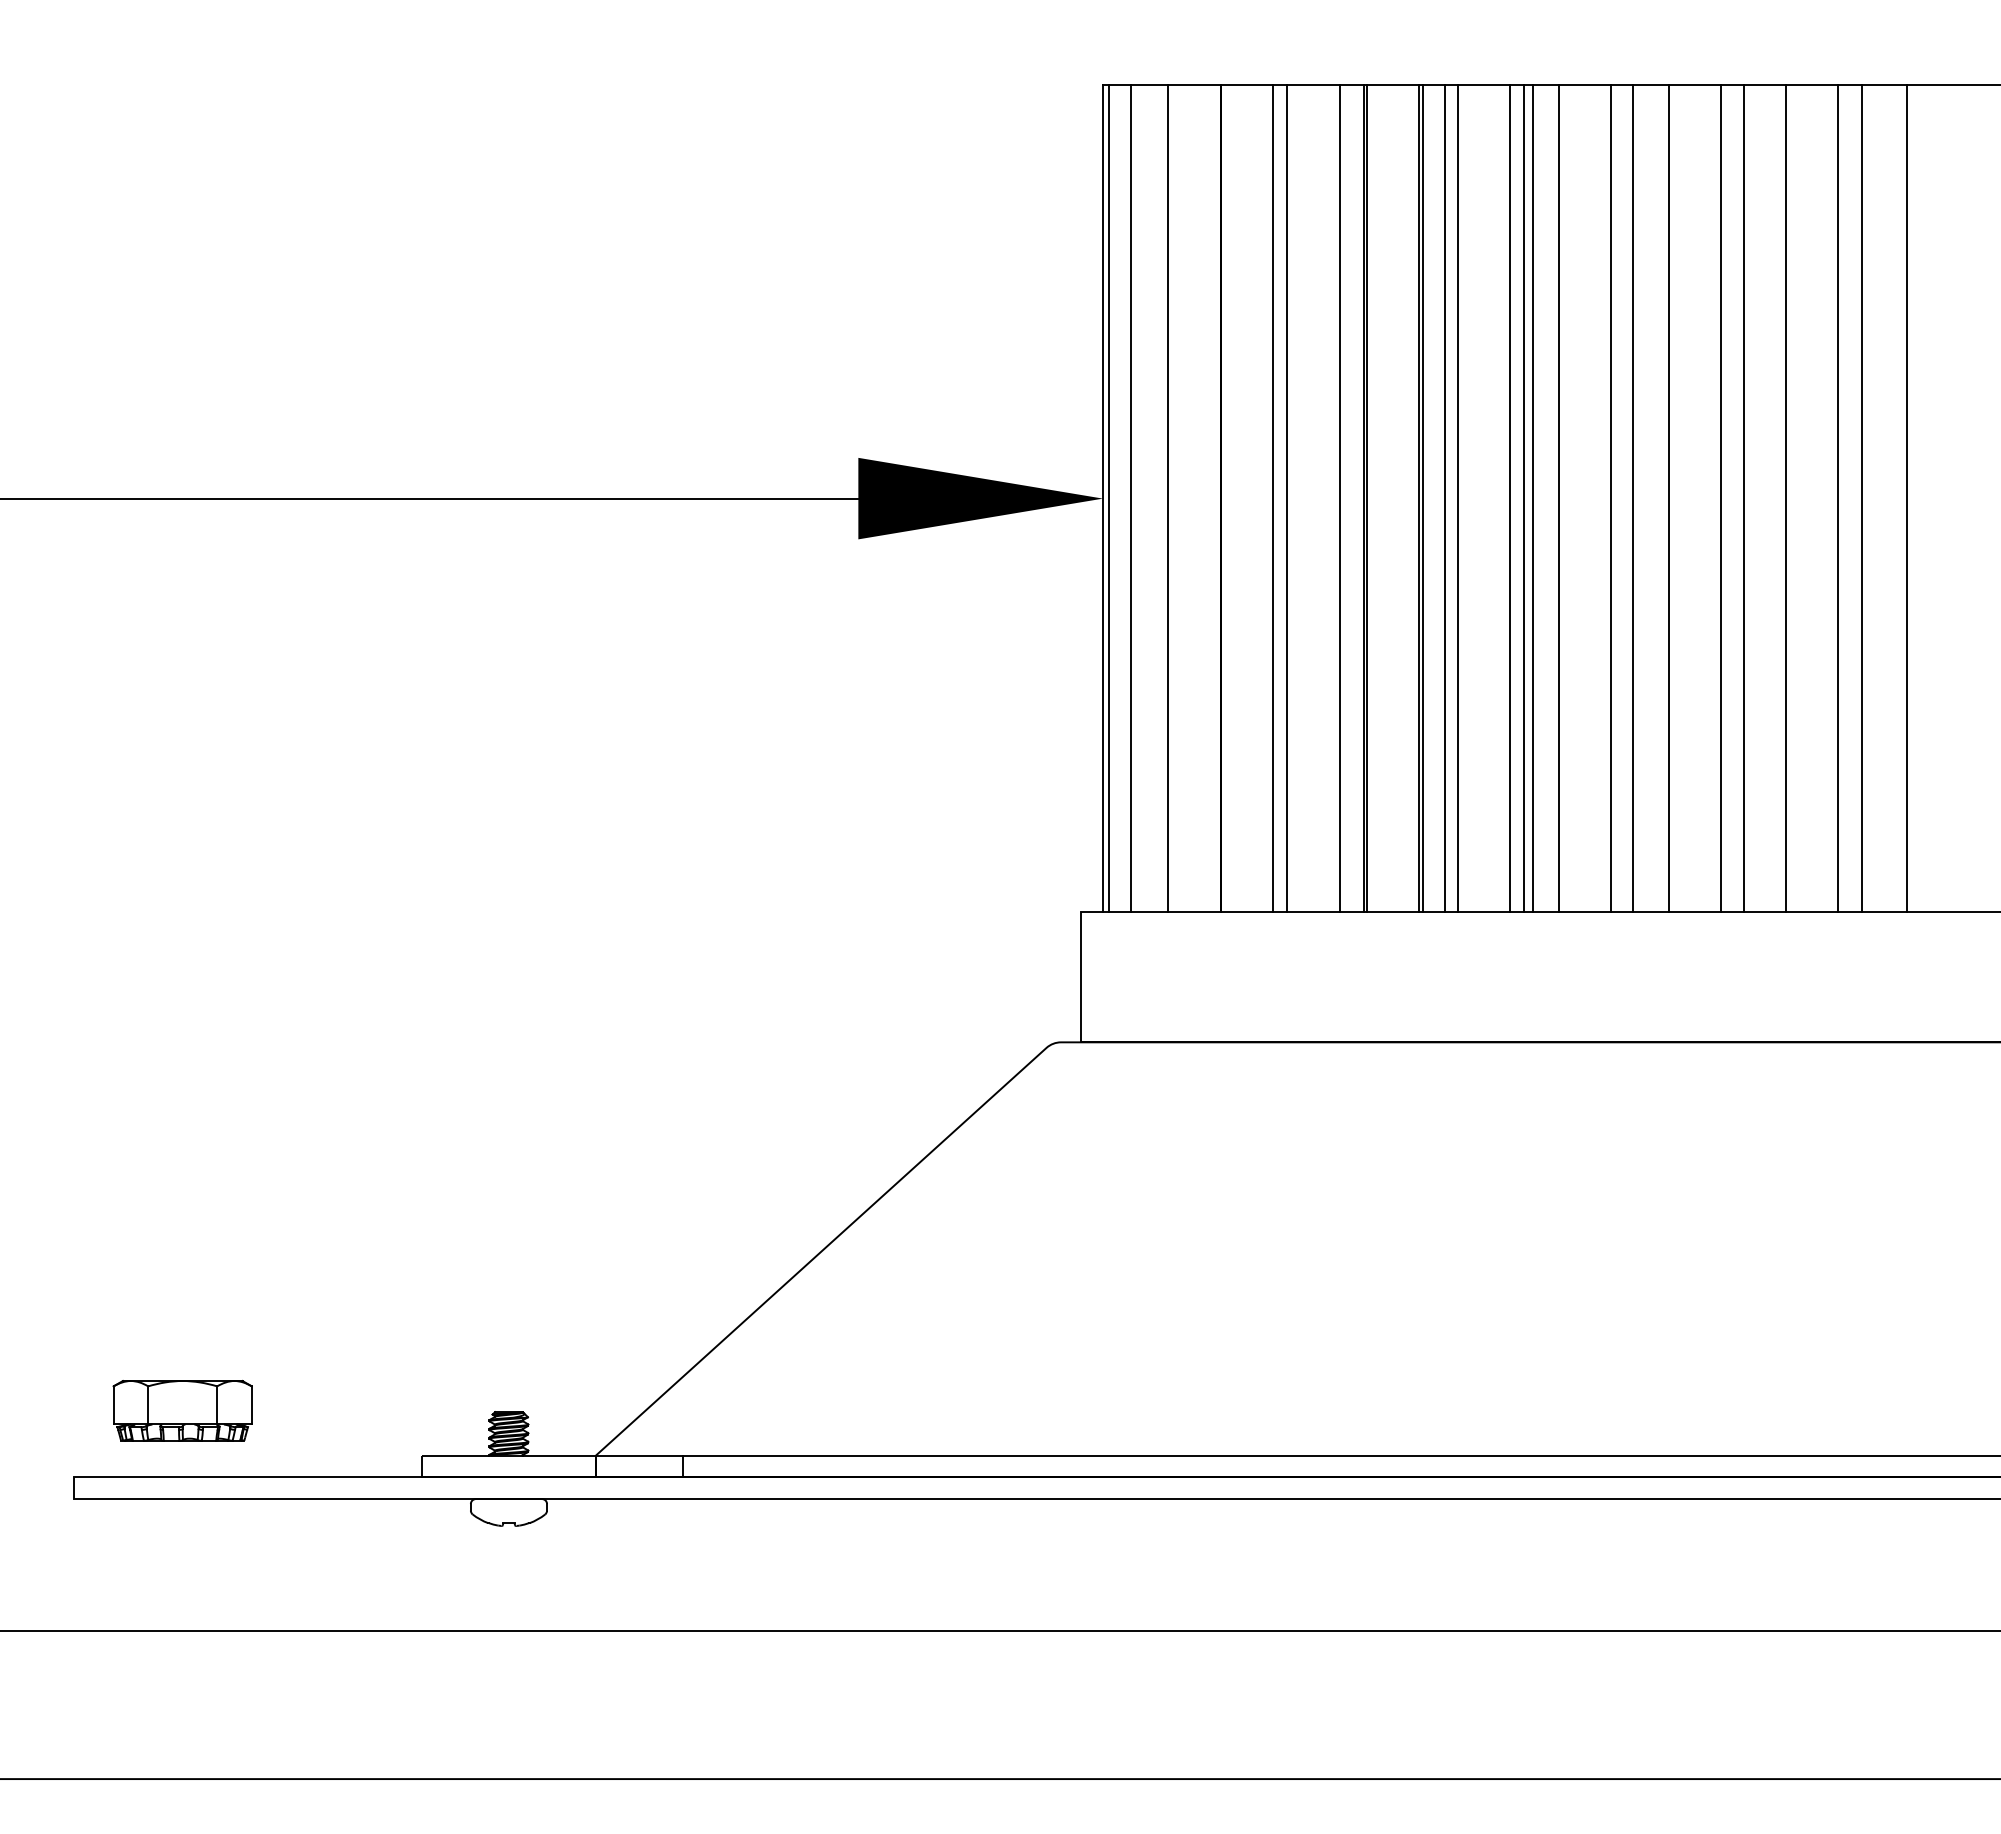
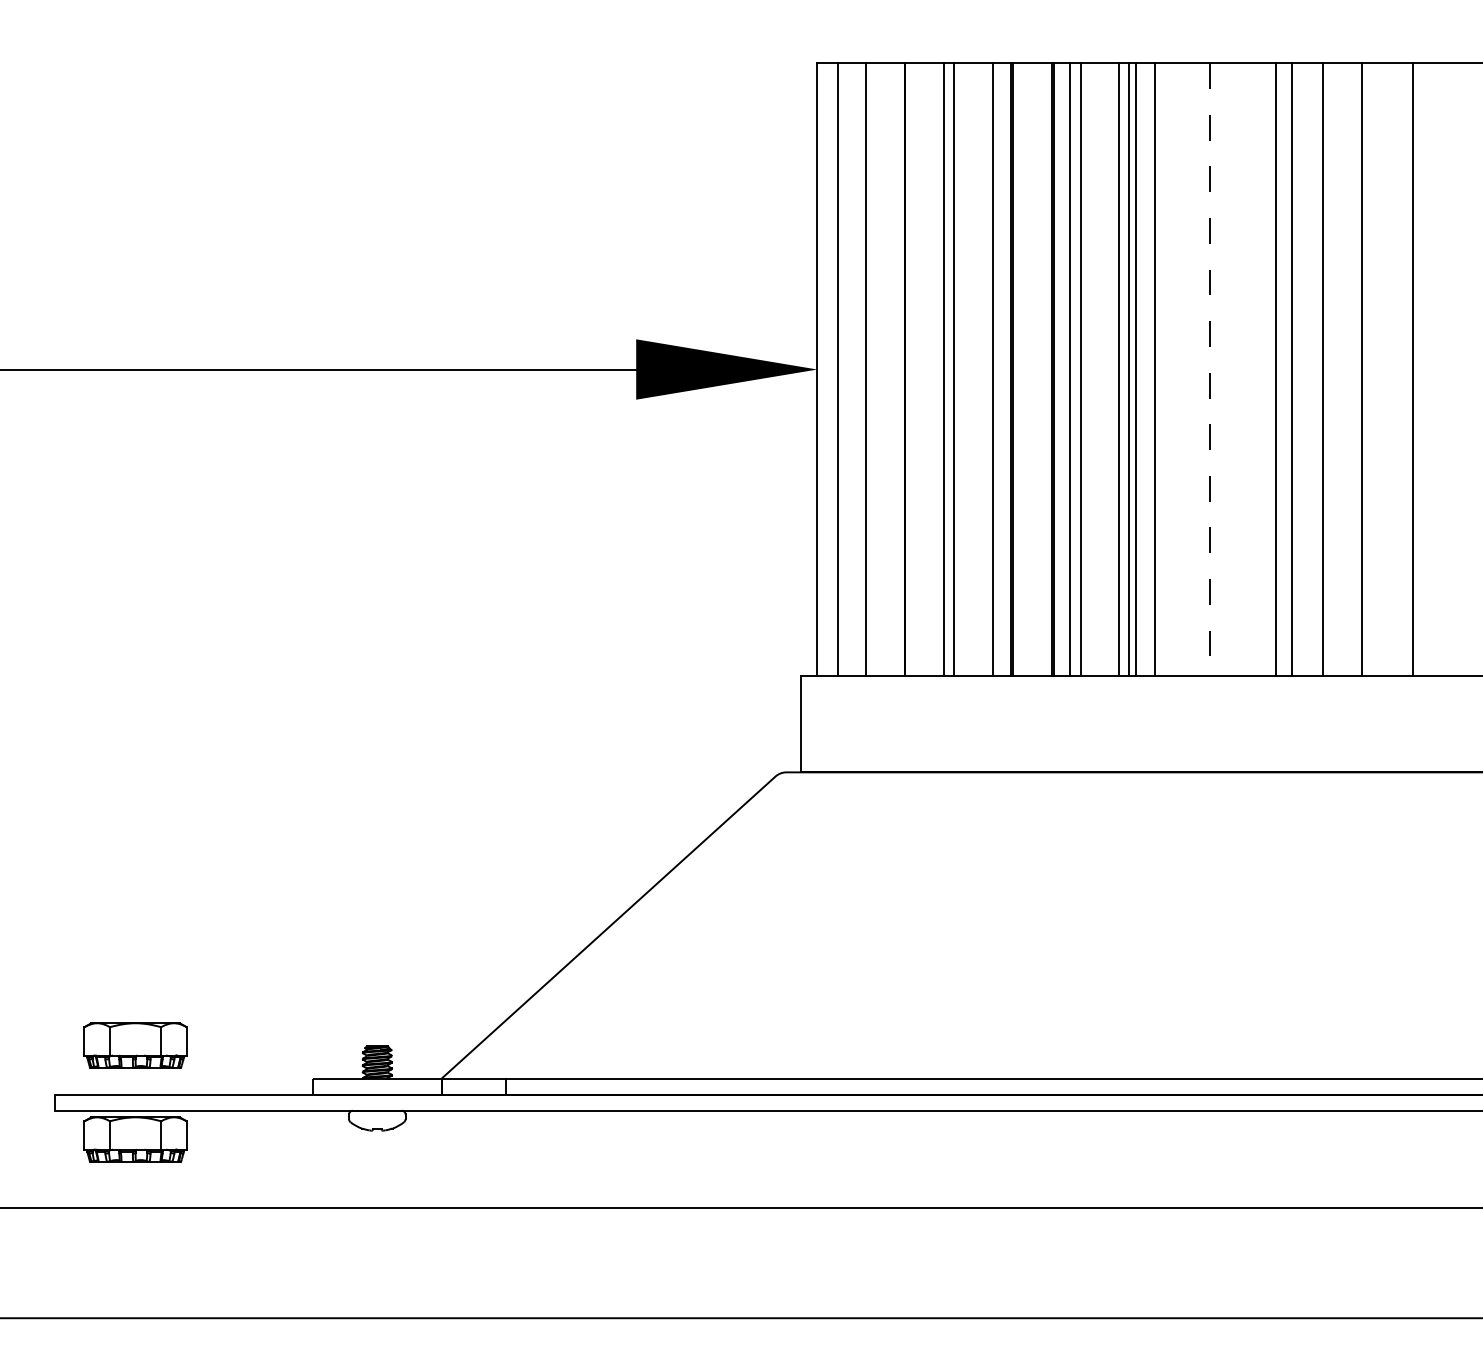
line: (1109, 498) -> (822, 369), removed
line: (1611, 498) -> (1194, 369), removed
line: (1669, 498) -> (1237, 369), removed
line: (1861, 498) -> (1379, 369), removed
line: (1633, 499) -> (1210, 370), solid -> dashed
part: (182, 1537) -> (135, 1139), added

